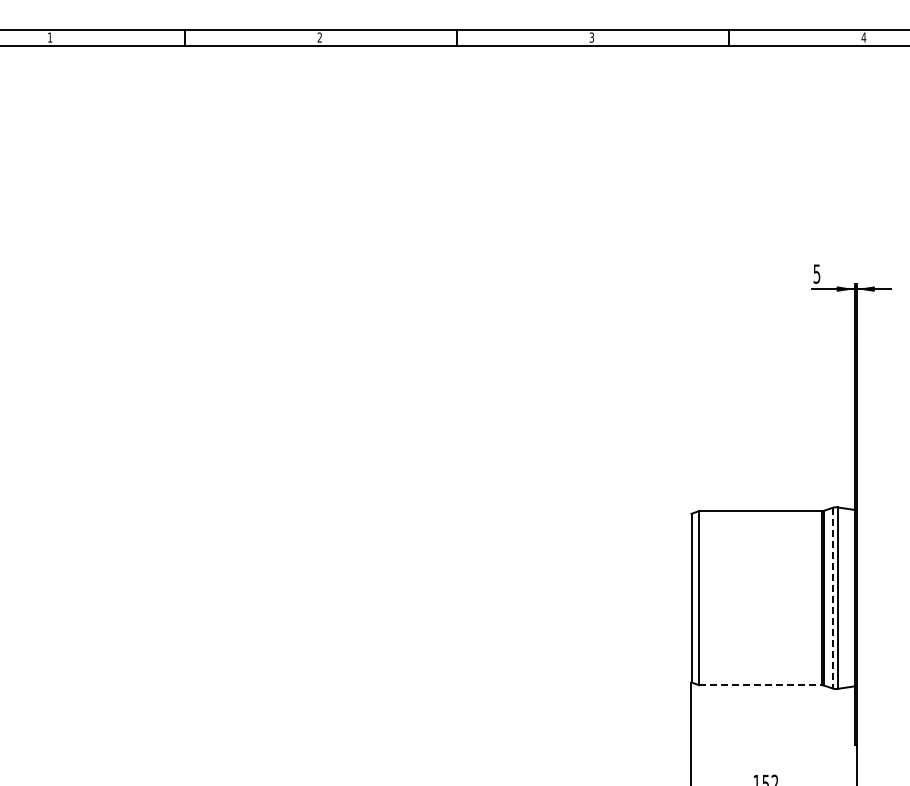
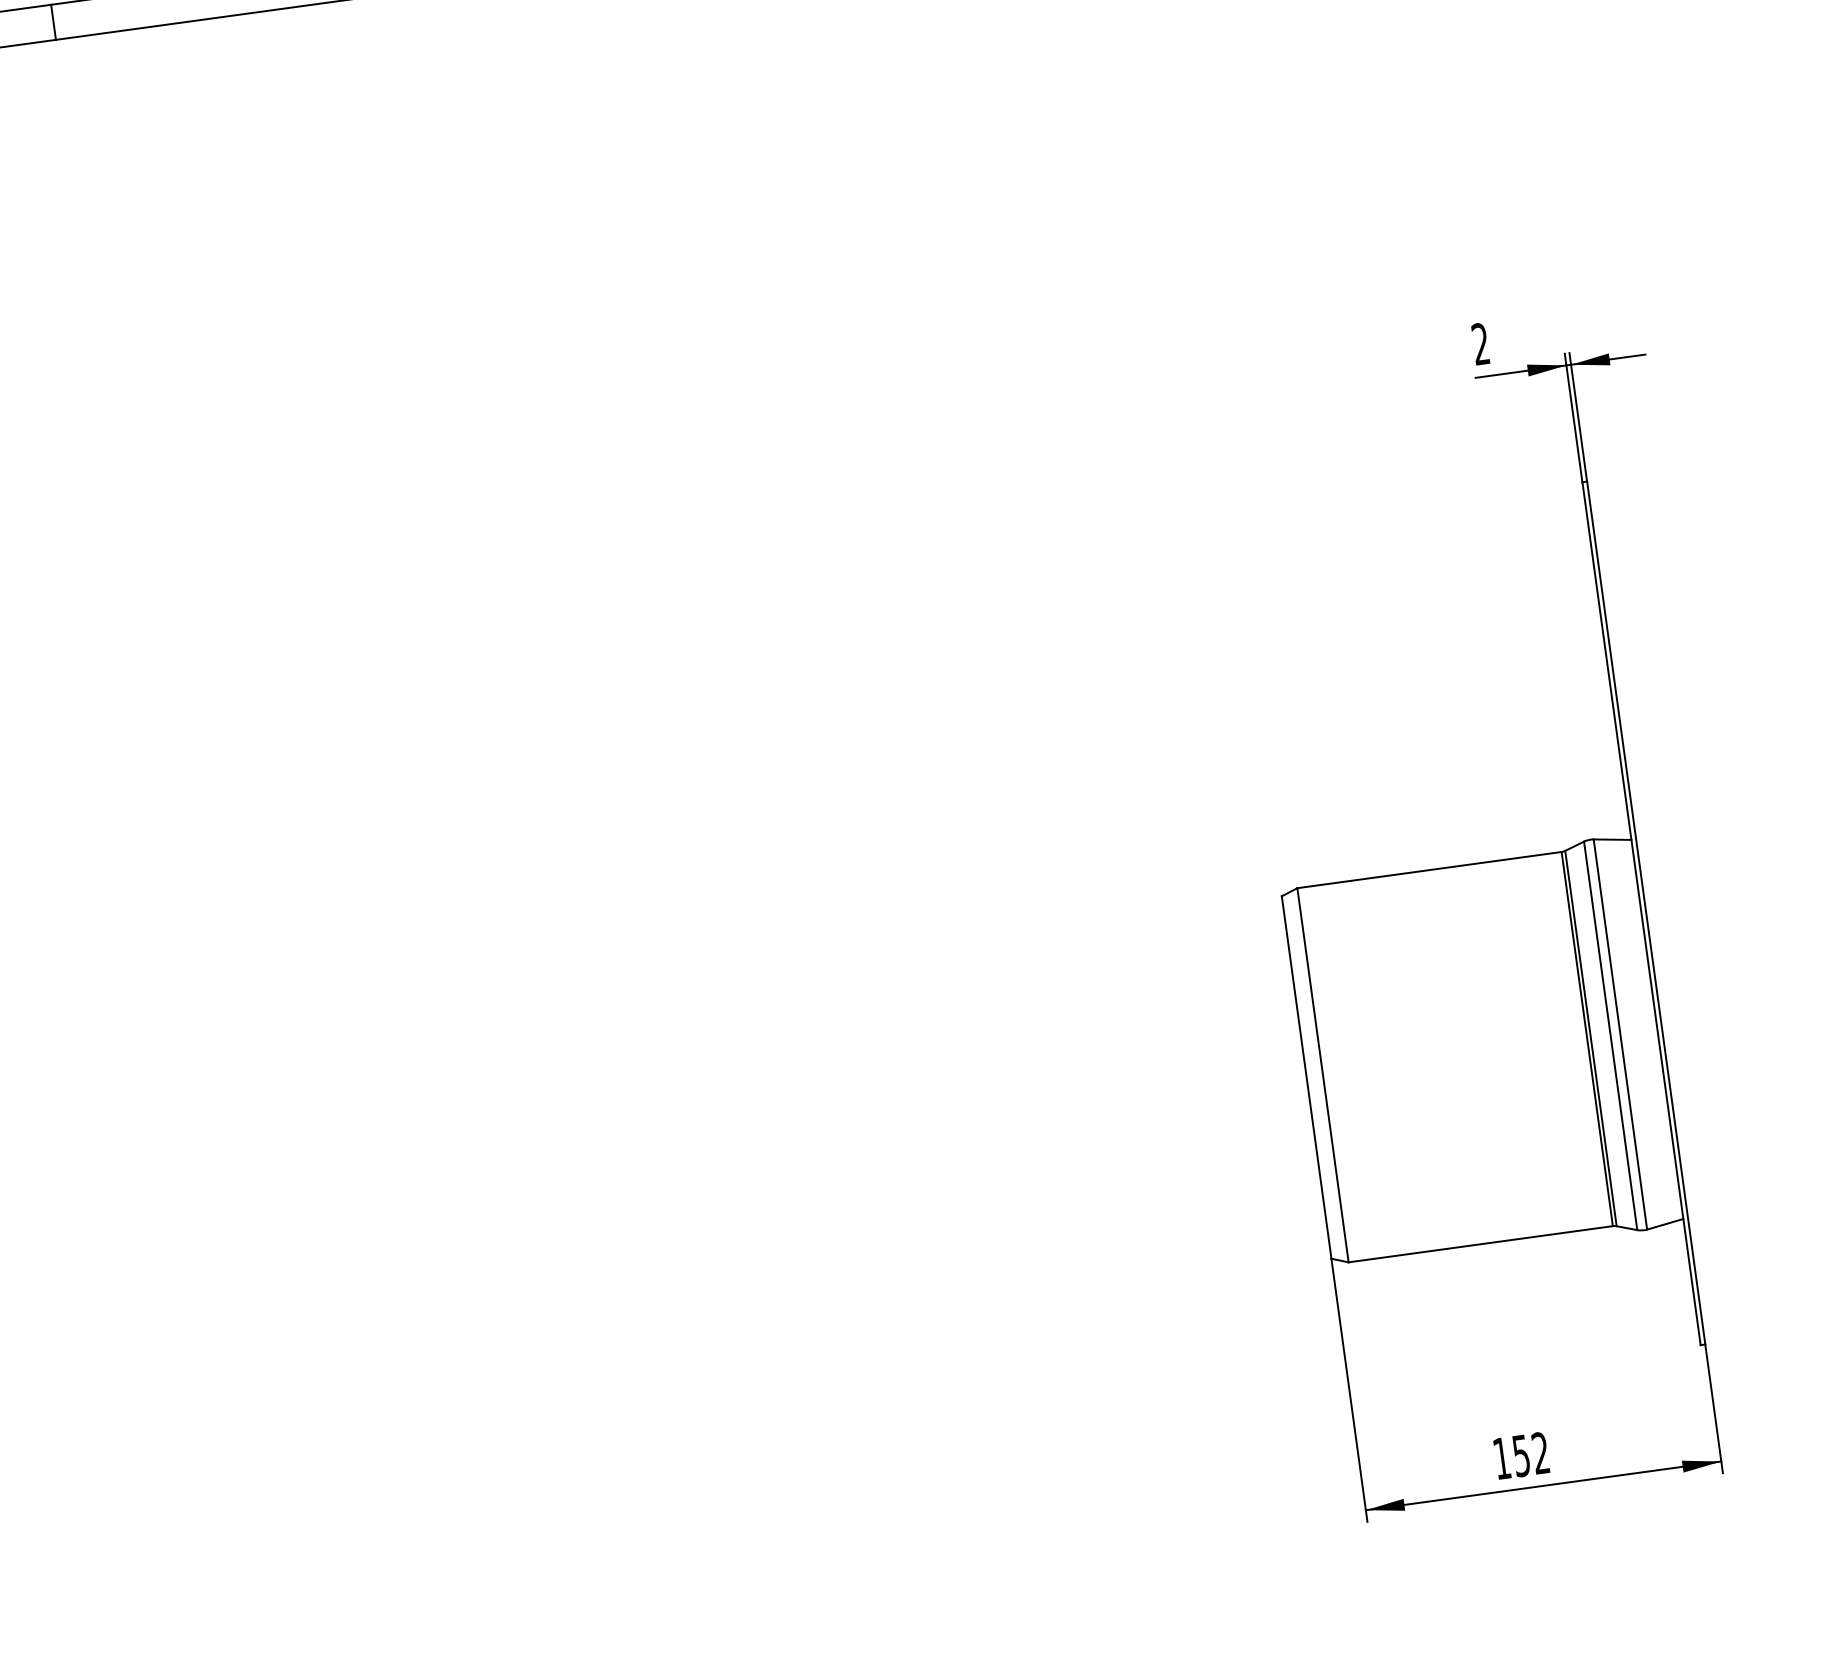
text: (816, 273) -> (1479, 343), 5 -> 2
line: (832, 598) -> (1609, 1036), dashed -> solid
line: (761, 685) -> (1482, 1244), dashed -> solid

